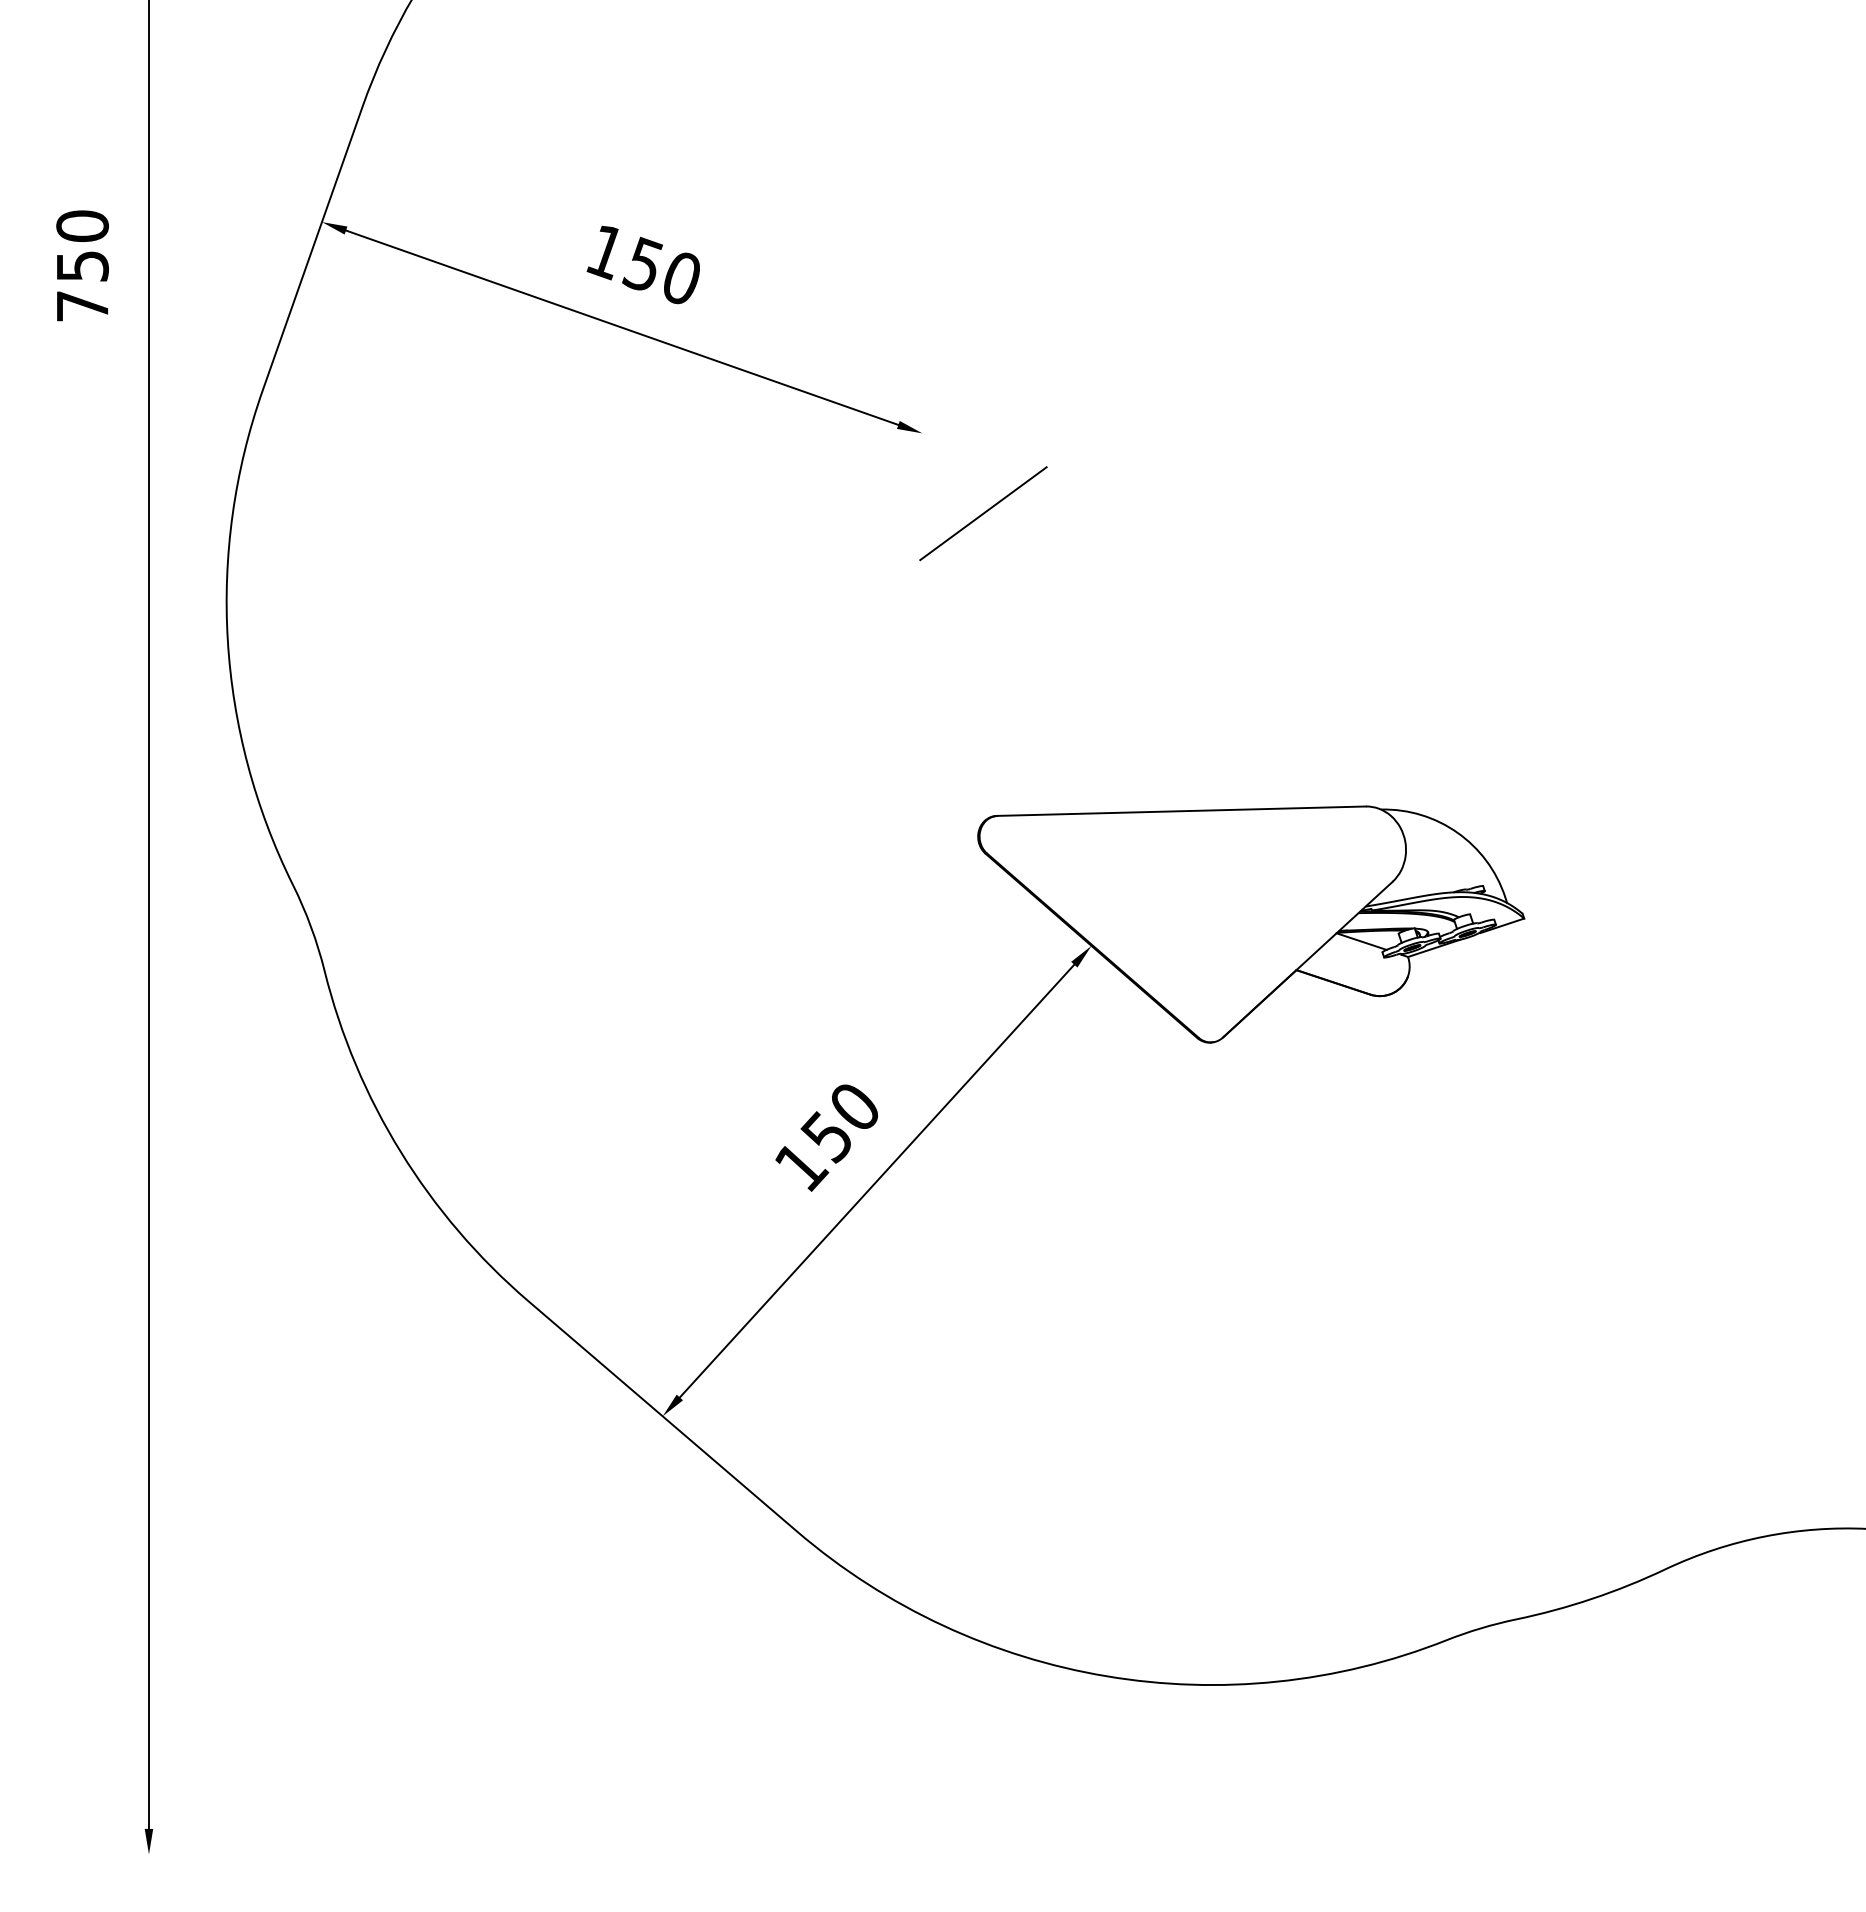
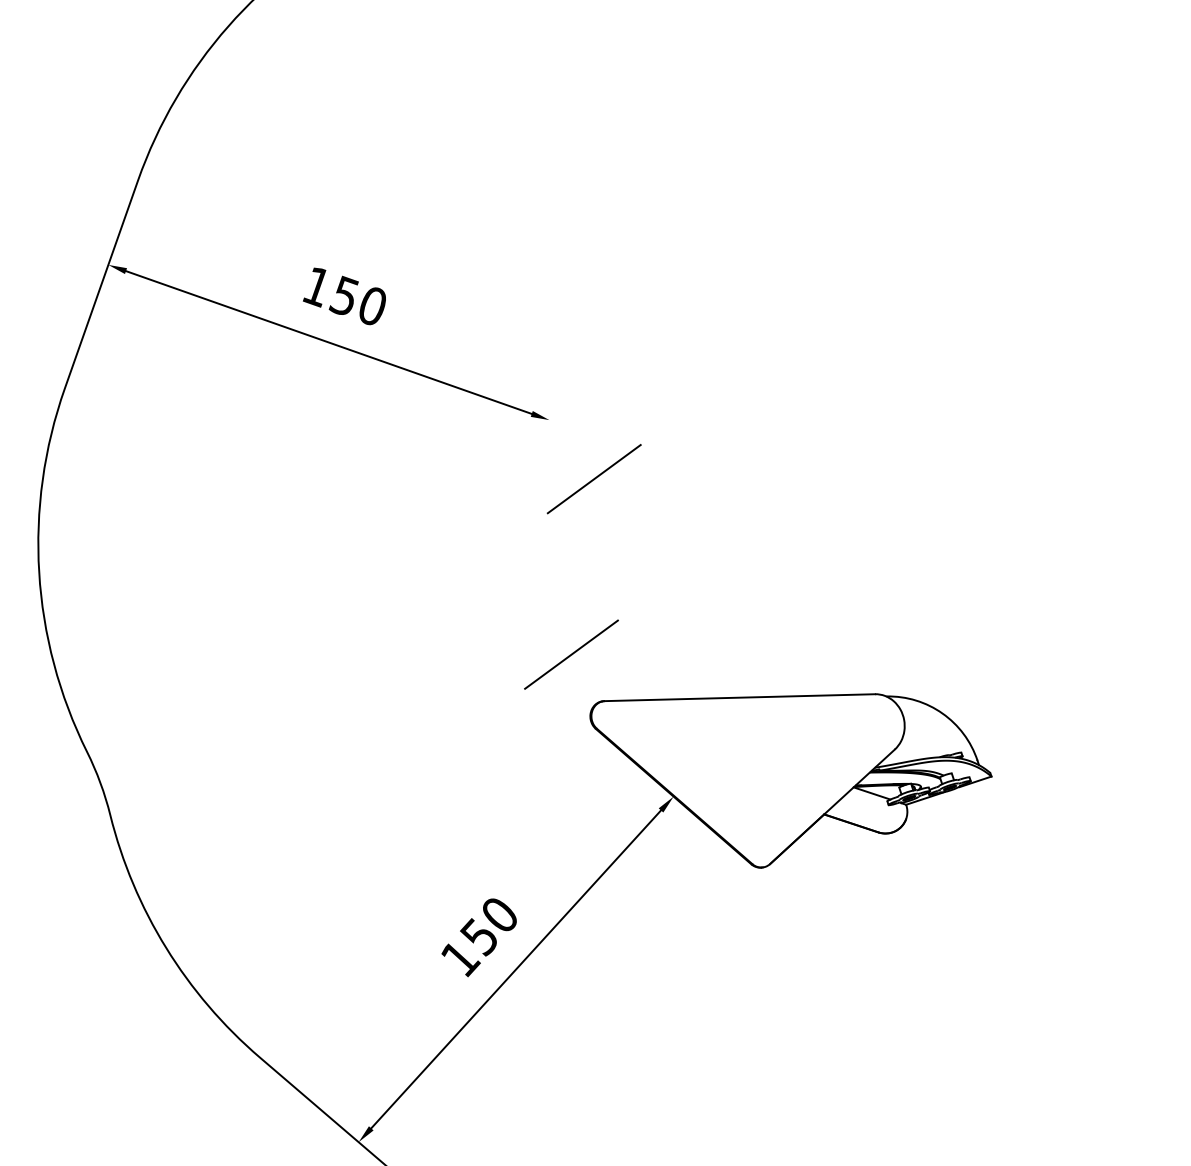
line: (952, 752) -> (571, 654), added

